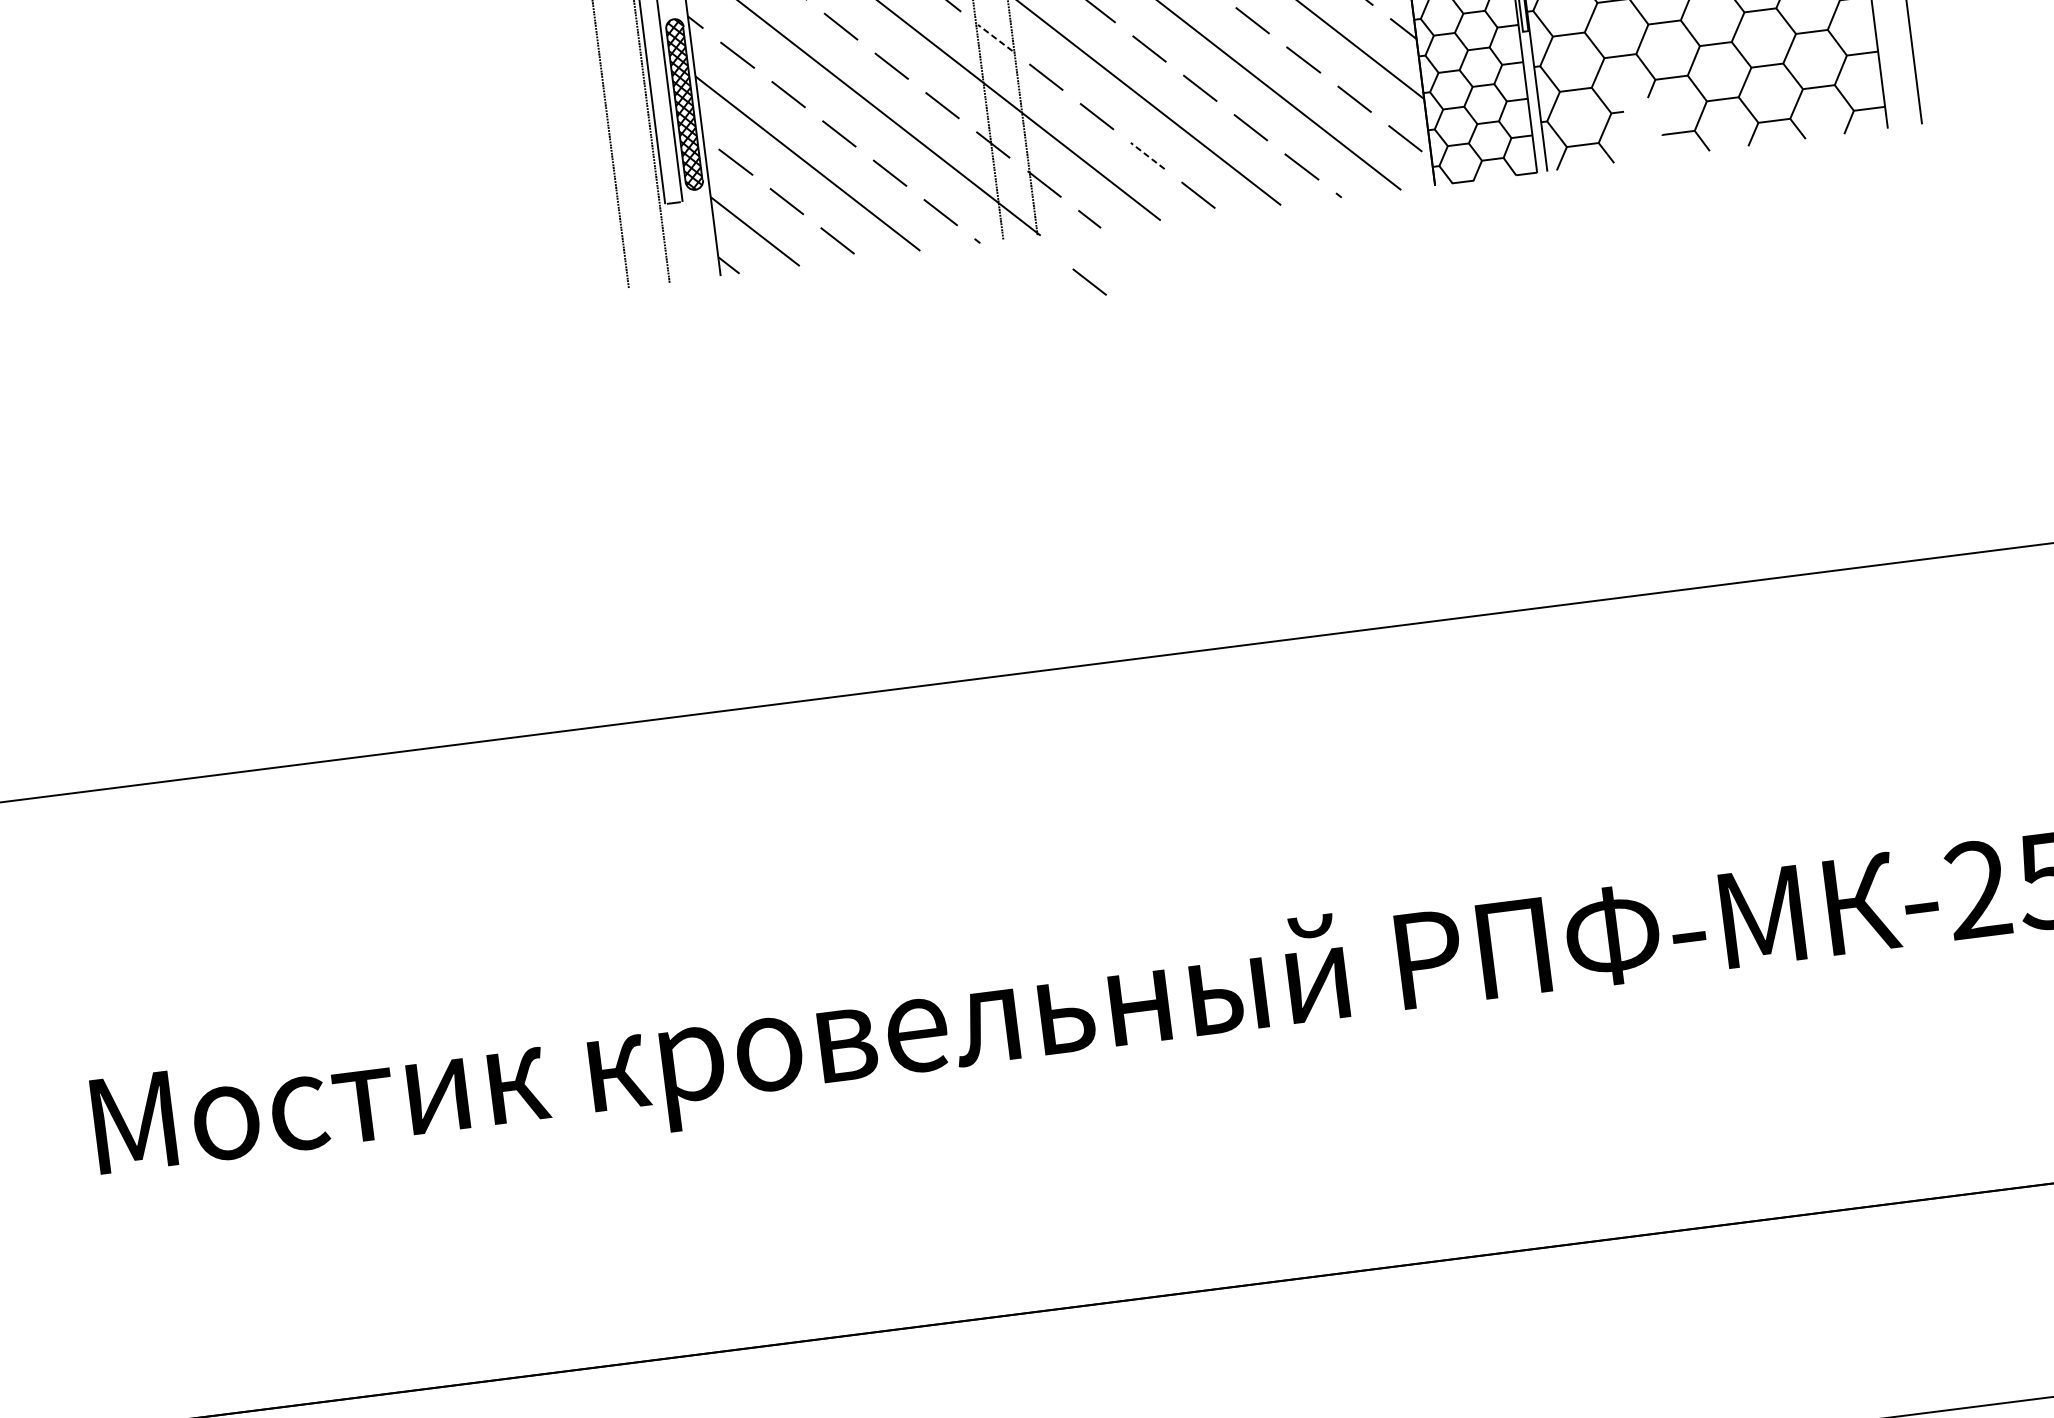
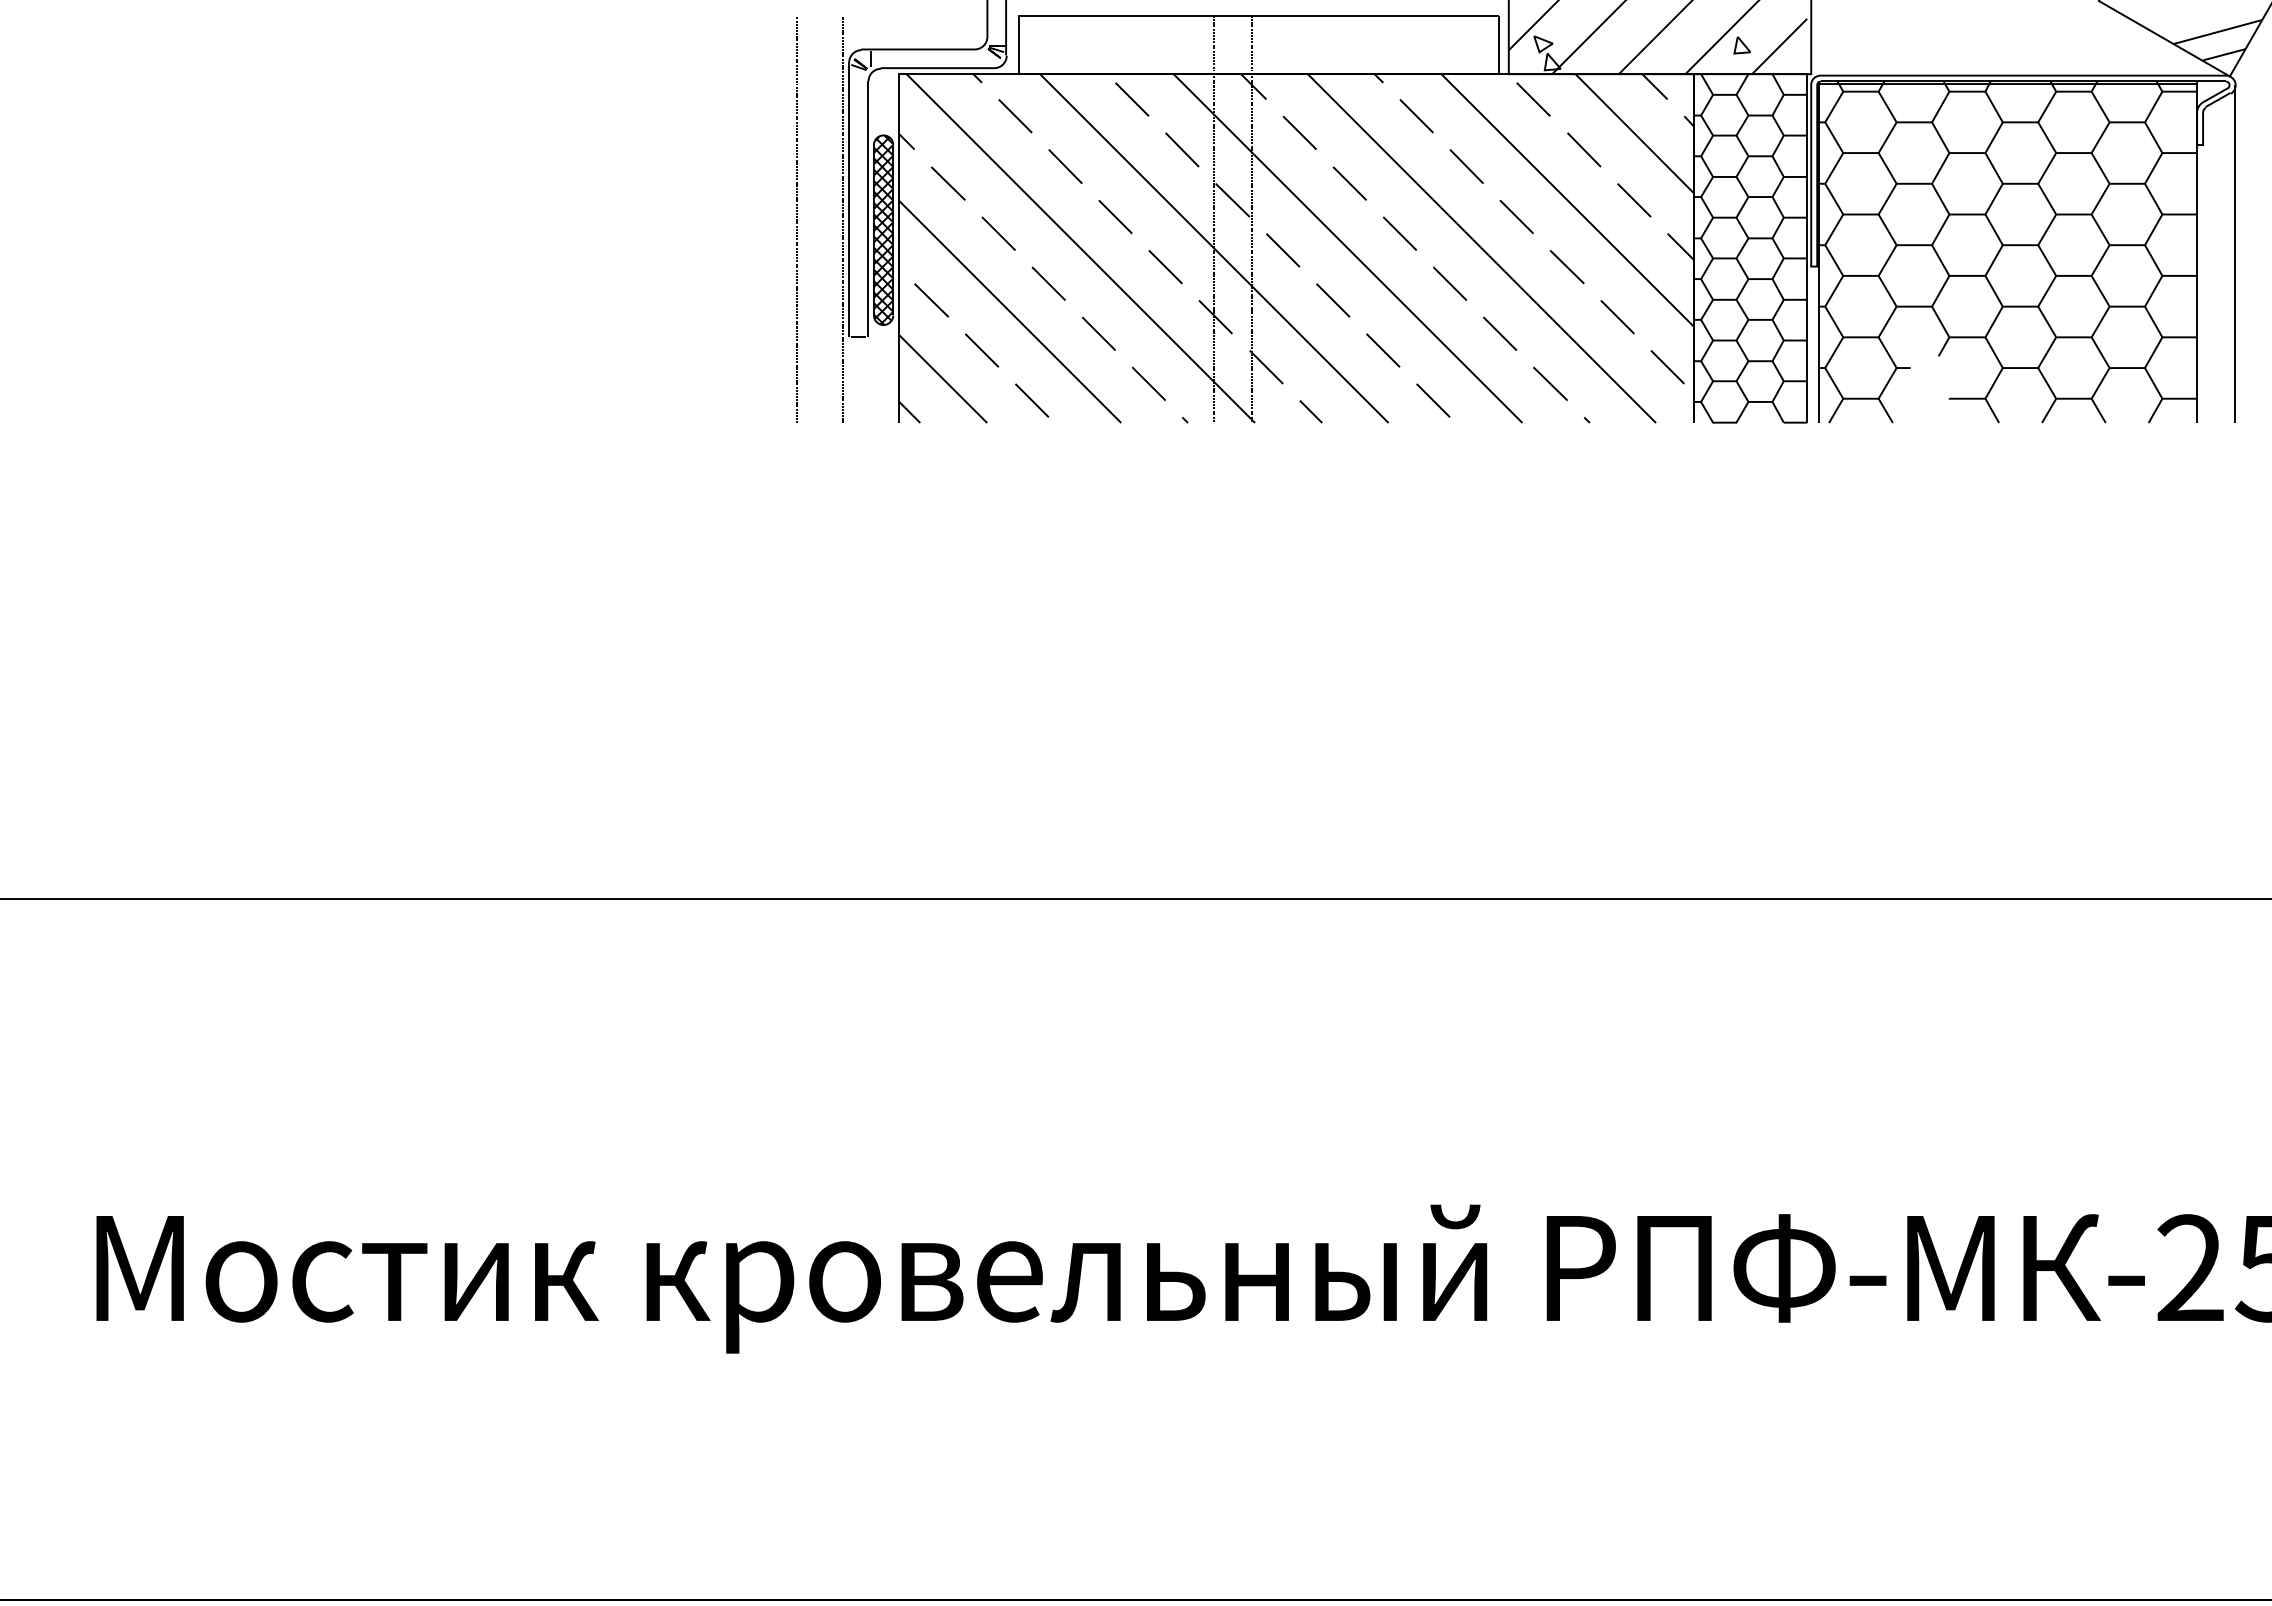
line: (995, 38) -> (1232, 200), dashed -> solid
line: (1147, 155) -> (1383, 350), dashed -> solid
line: (1089, 282) -> (1302, 480), removed

